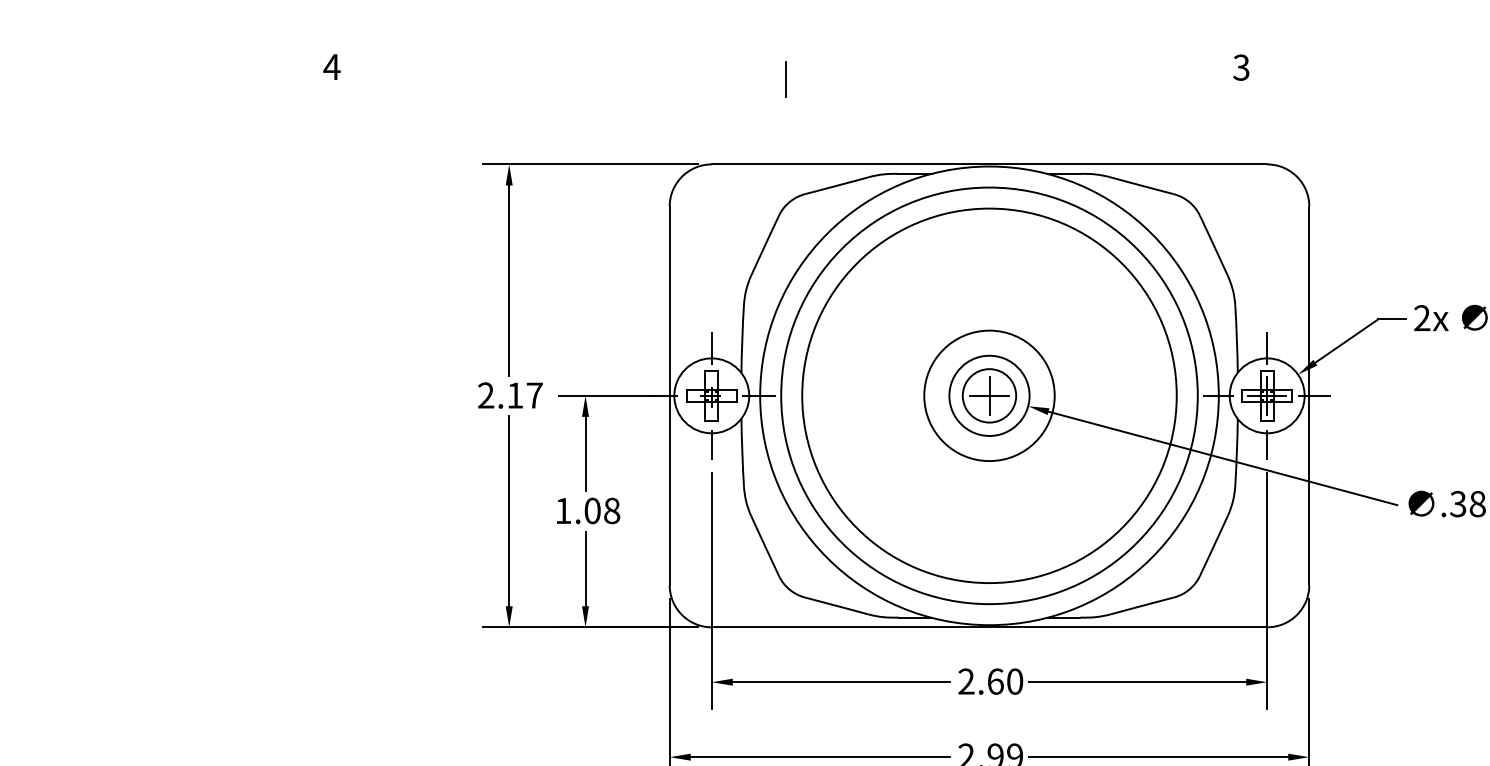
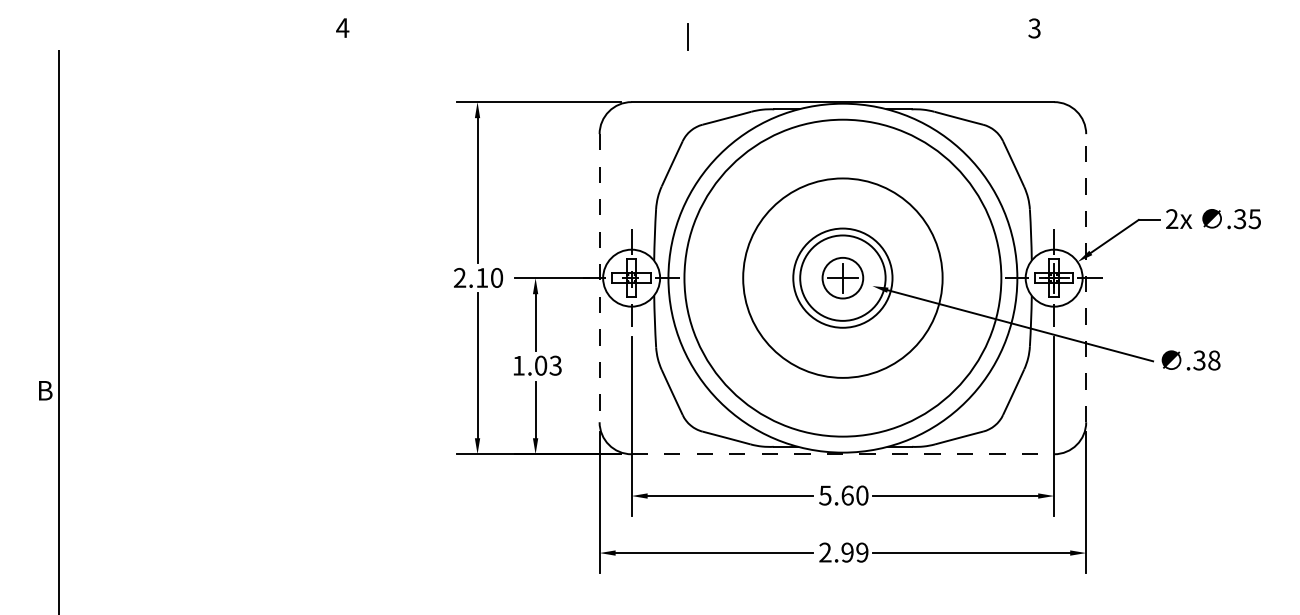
text: (535, 394) -> (497, 277), 2.17 -> 2.10
circle: (988, 394) -> (842, 277), size x0.7
circle: (988, 394) -> (842, 277), size x1.4
line: (1309, 394) -> (1086, 277), solid -> dashed
line: (669, 396) -> (599, 278), solid -> dashed
text: (611, 510) -> (555, 365), 1.08 -> 1.03
line: (990, 627) -> (843, 454), solid -> dashed
text: (966, 681) -> (825, 495), 2.60 -> 5.60

